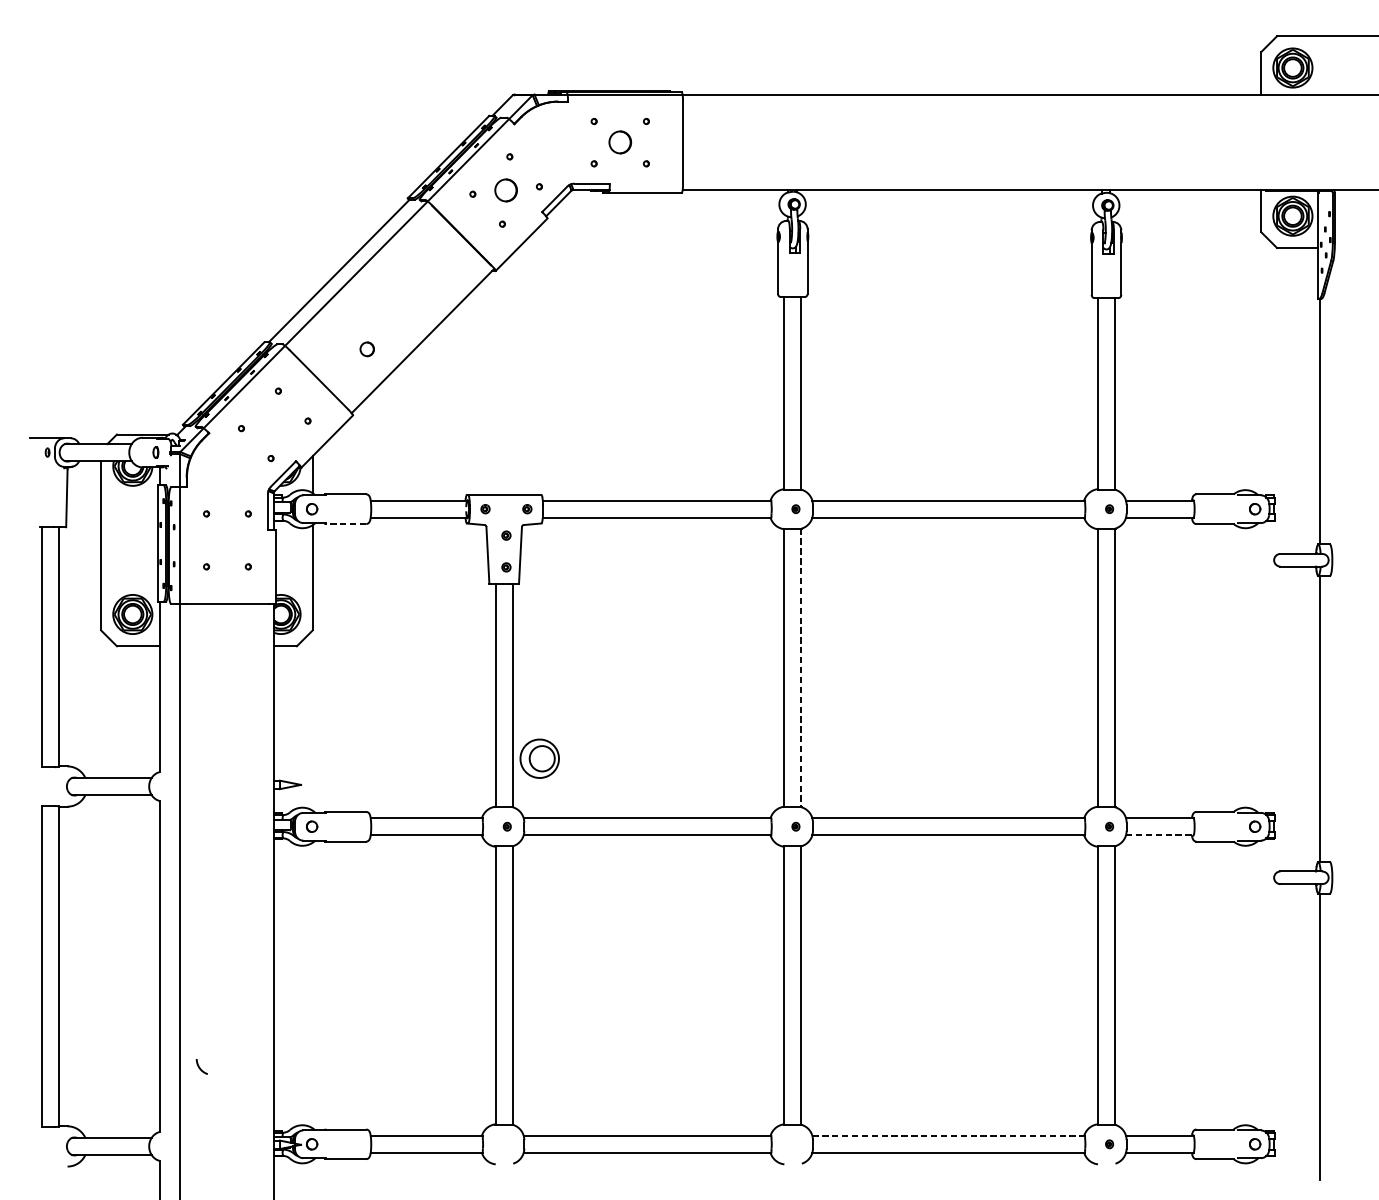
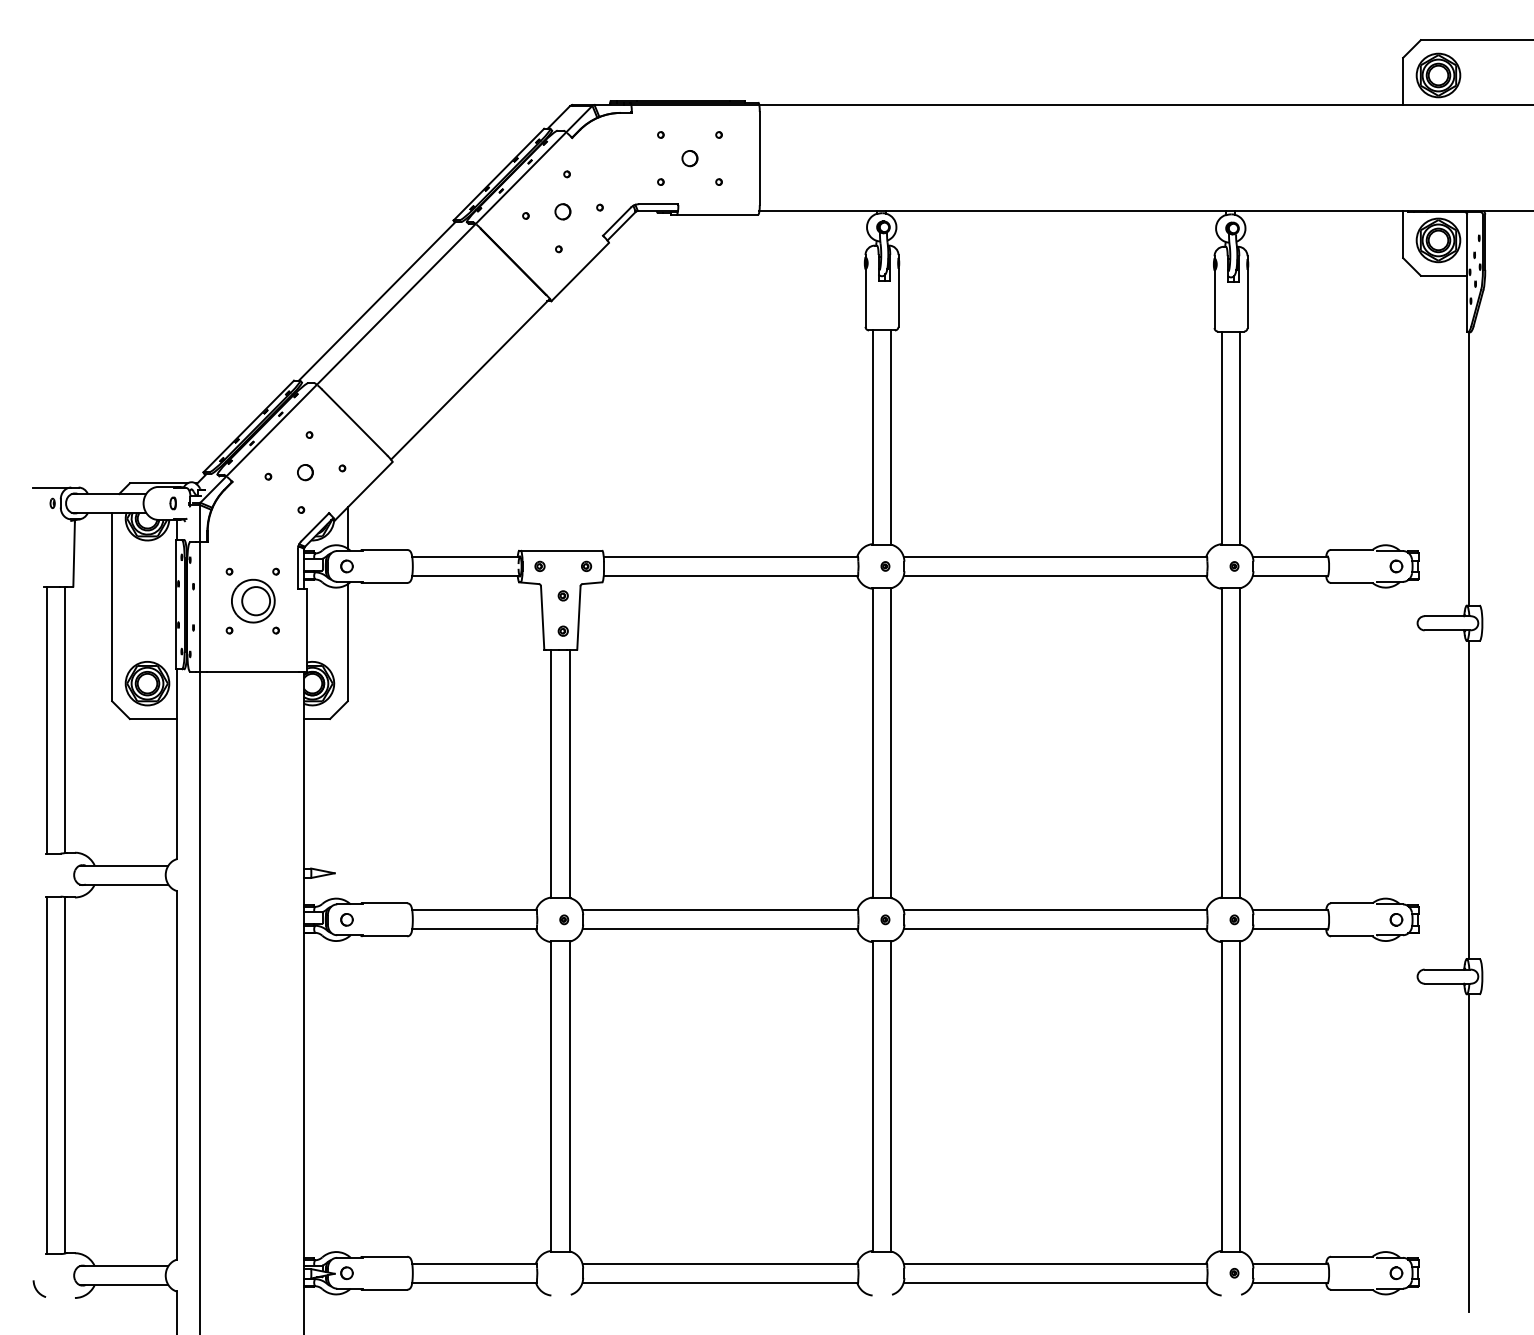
part: (619, 142) -> (689, 158), size x0.62
part: (505, 190) -> (562, 211), size x0.62
part: (367, 349) -> (305, 472), moved
line: (345, 523) -> (384, 582), dashed -> solid
line: (801, 668) -> (891, 743), dashed -> solid
part: (539, 758) -> (253, 600), moved
line: (1159, 835) -> (1290, 929), dashed -> solid
arc: (200, 1067) -> (37, 1289), moved
line: (948, 1135) -> (1055, 1263), dashed -> solid

